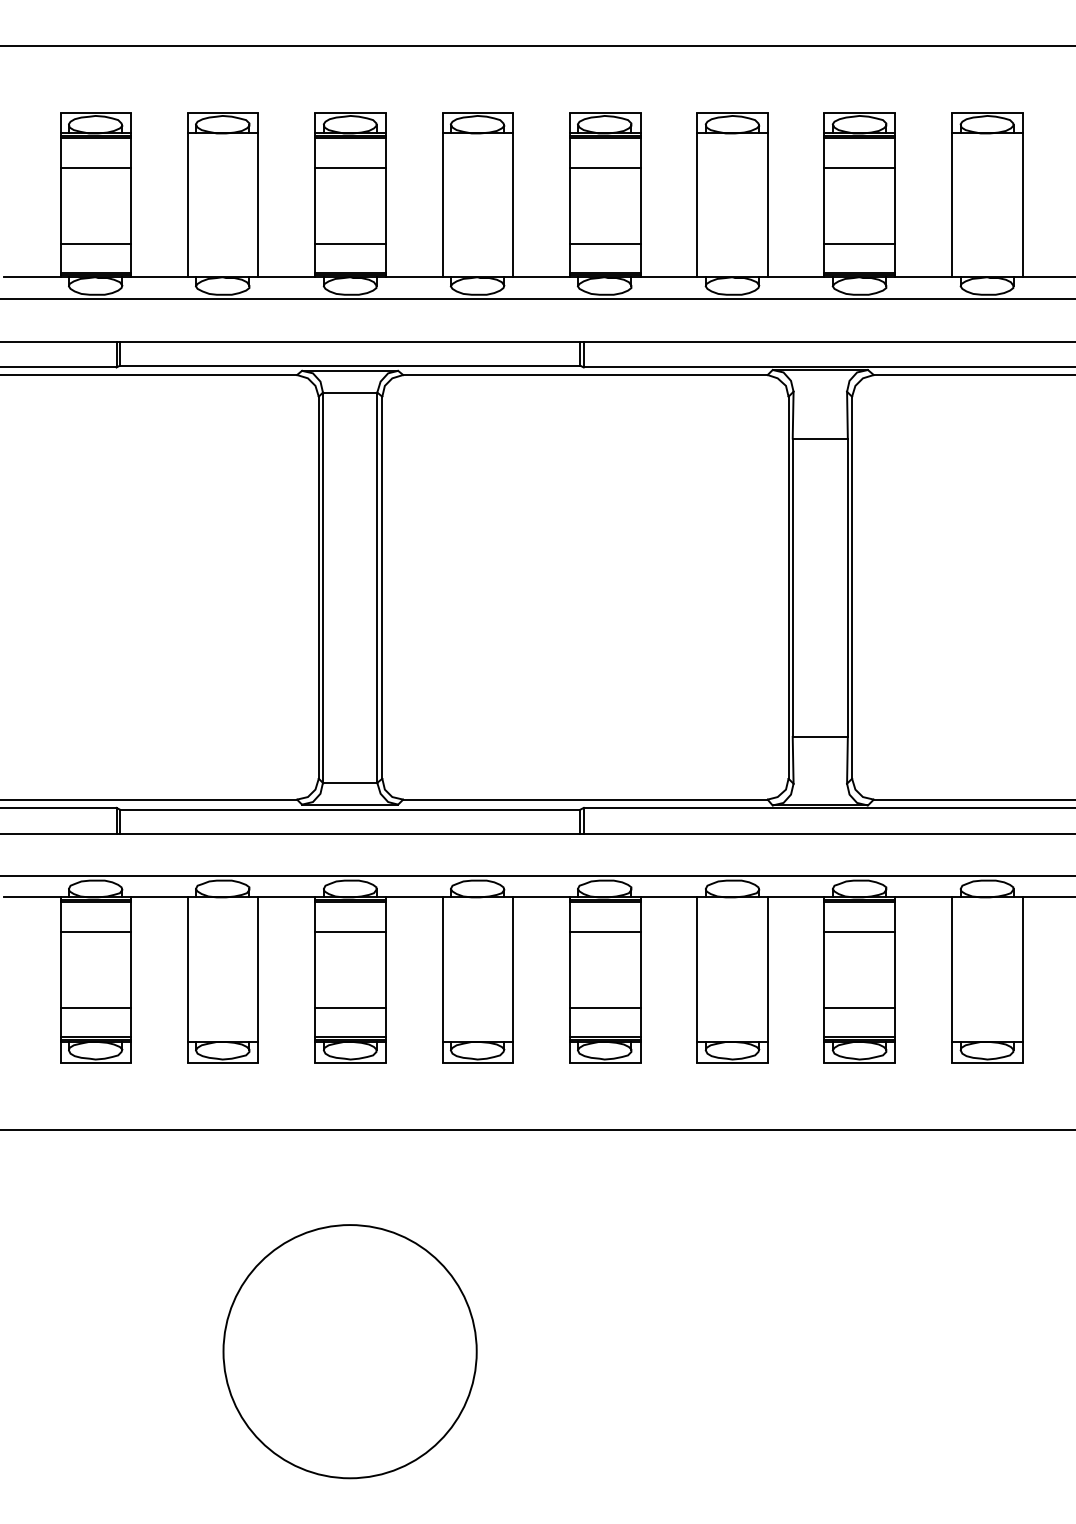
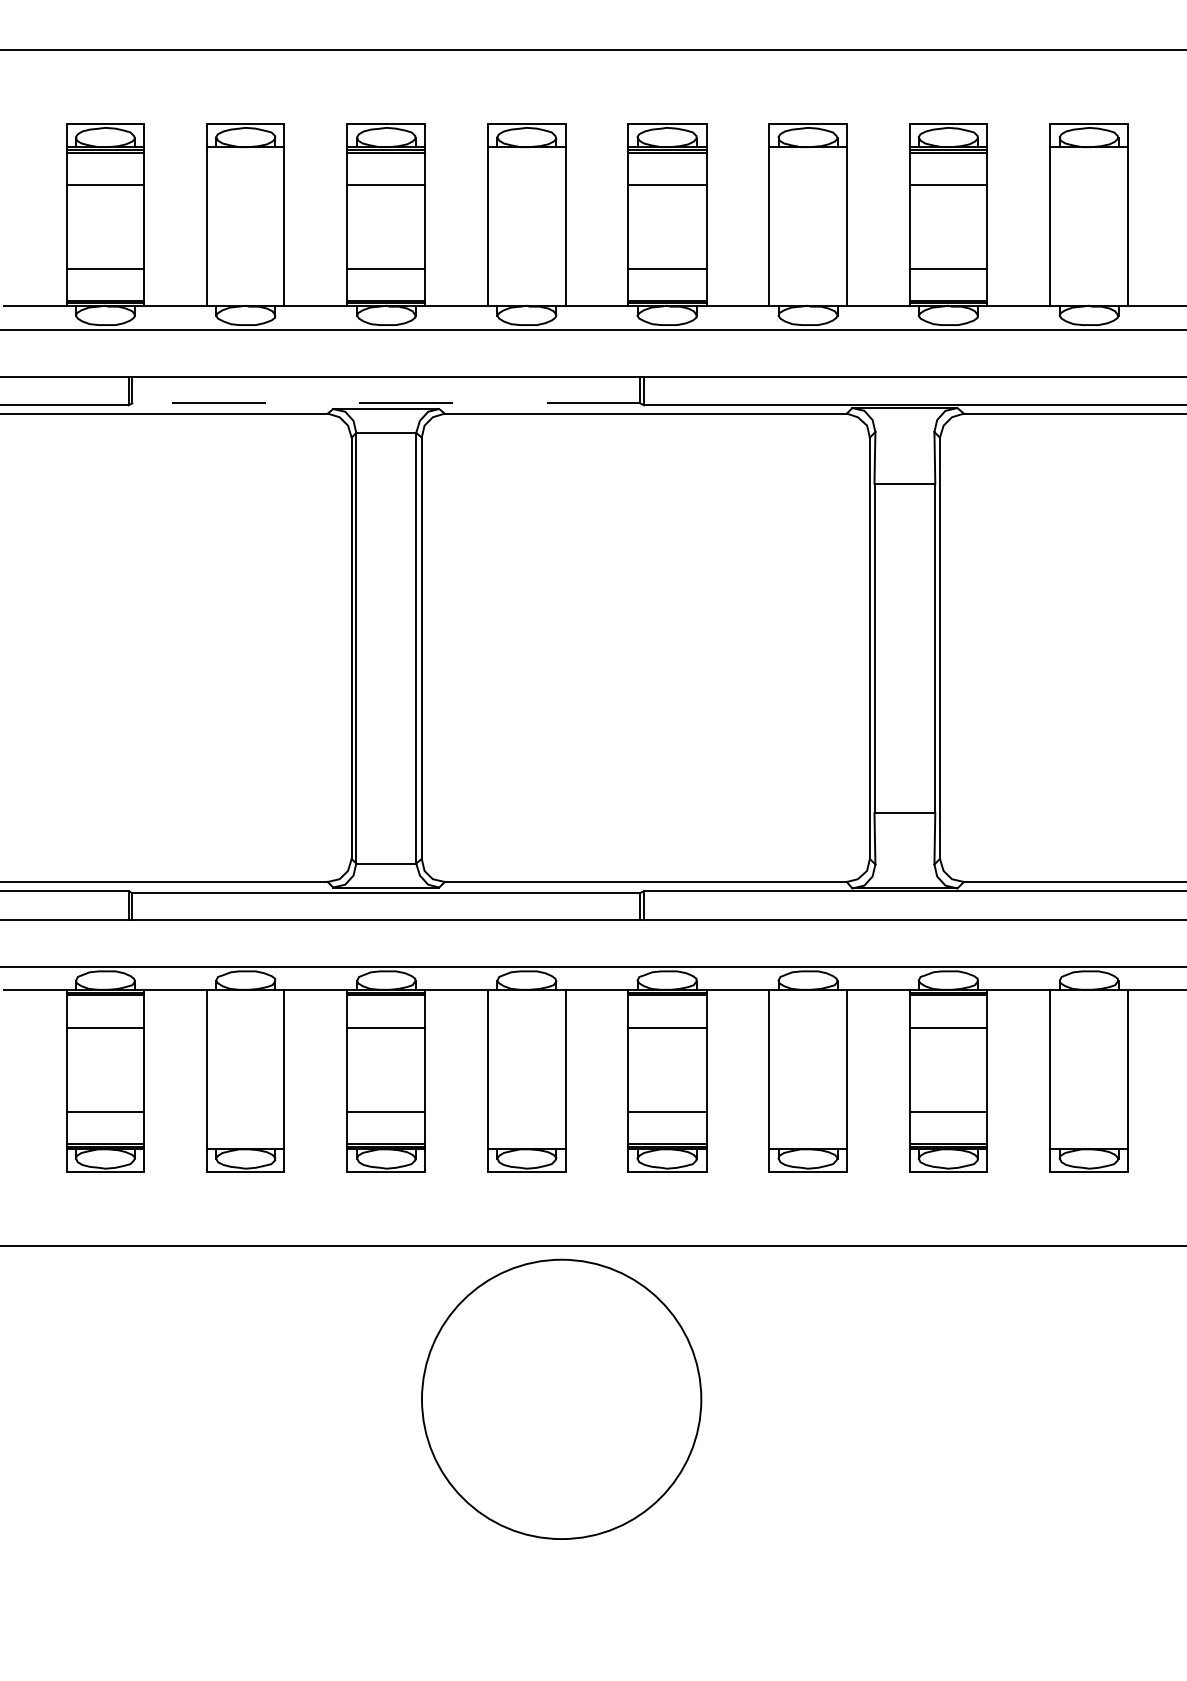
line: (349, 365) -> (385, 403), solid -> dashed
circle: (349, 1351) -> (560, 1399), moved

